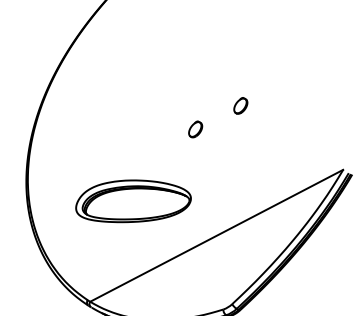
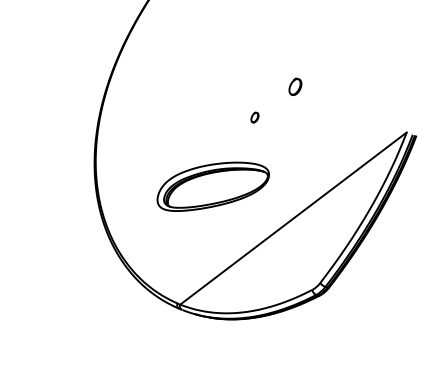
part: (195, 129) -> (254, 117), size x0.6
part: (132, 202) -> (212, 186), moved

